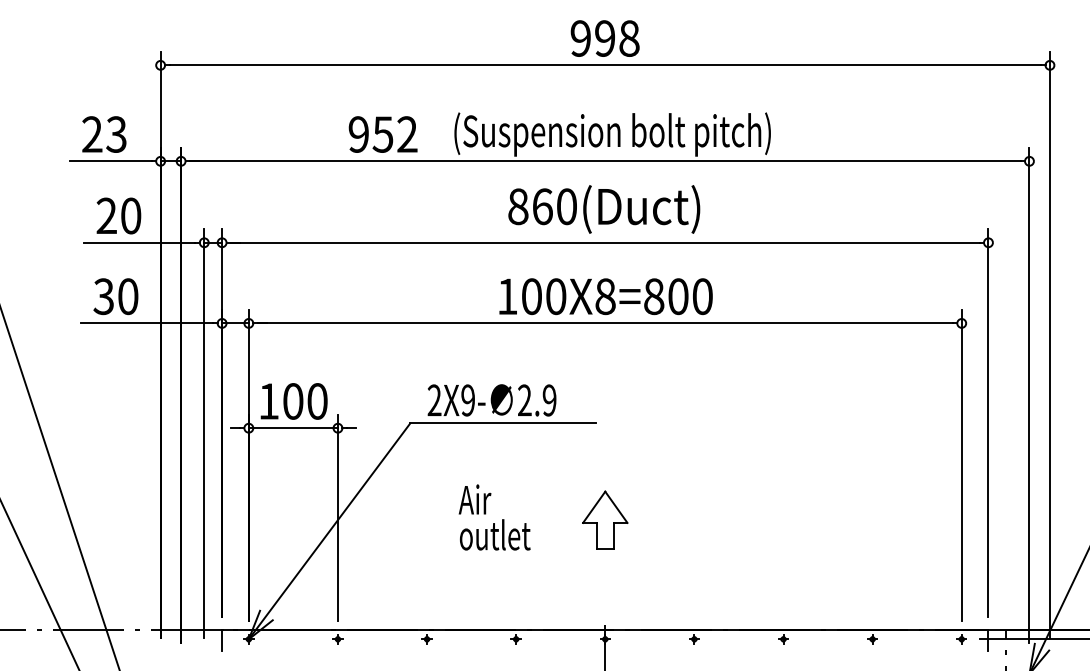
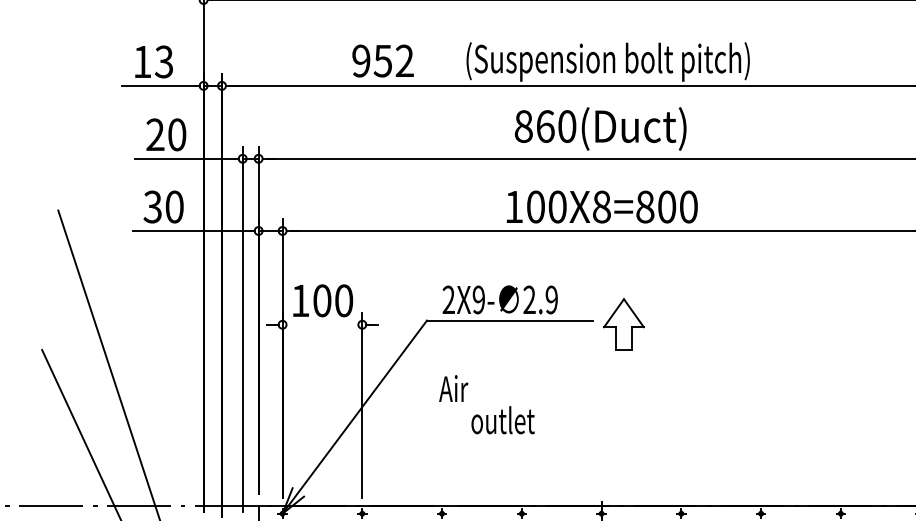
text: (92, 134) -> (142, 61), 23 -> 13
text: (382, 134) -> (382, 61), moved
line: (292, 428) -> (321, 325), removed
text: (474, 499) -> (453, 388), moved
part: (605, 519) -> (624, 324), moved

